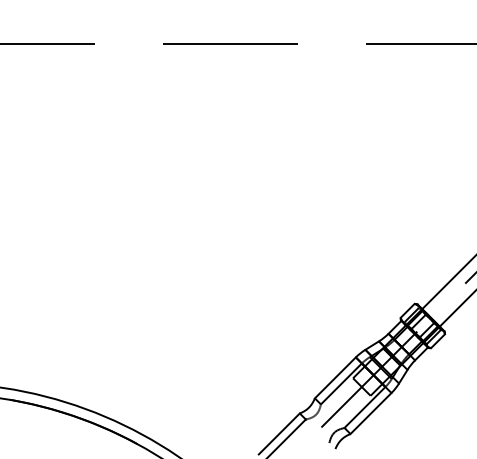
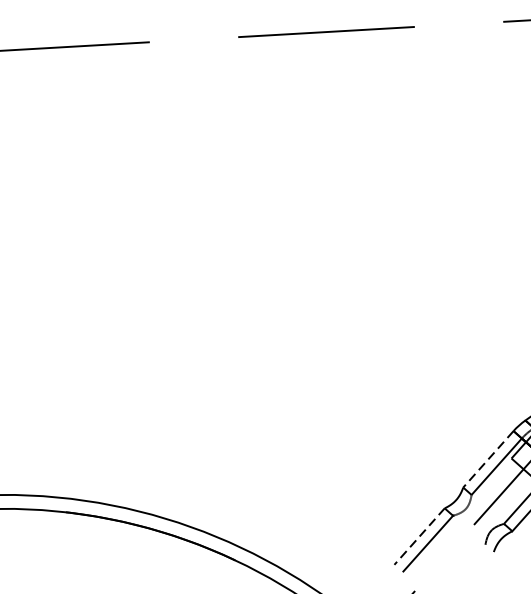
line: (335, 377) -> (488, 458), solid -> dashed
line: (279, 434) -> (419, 537), solid -> dashed

